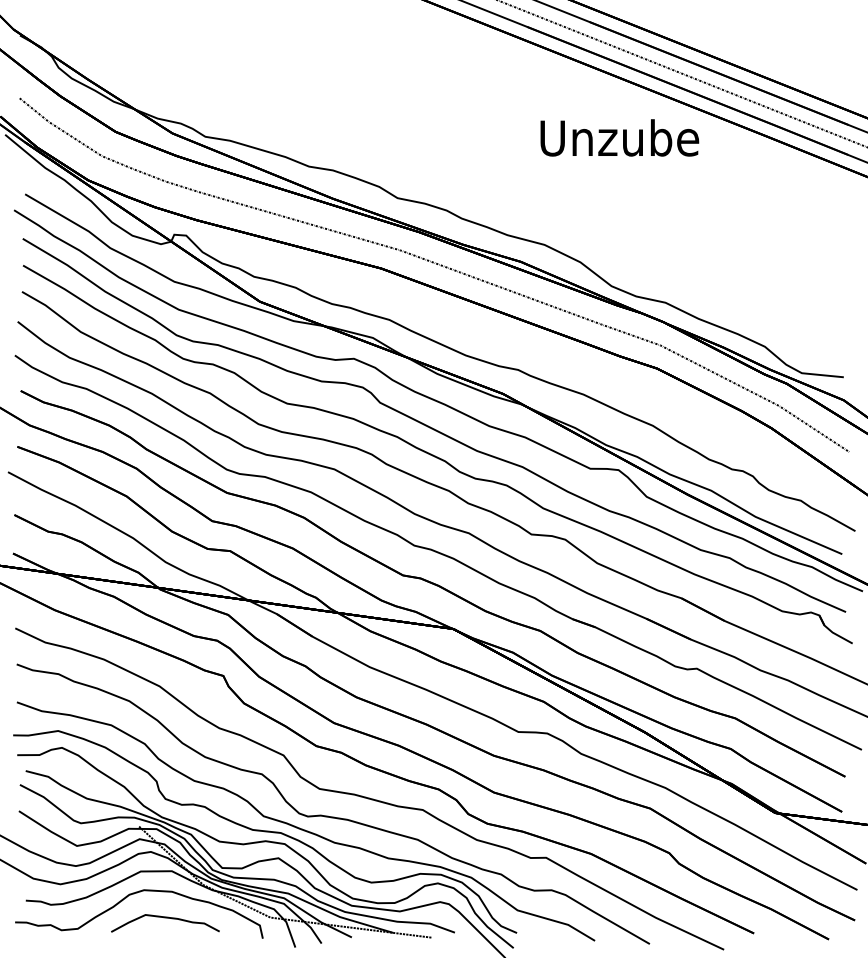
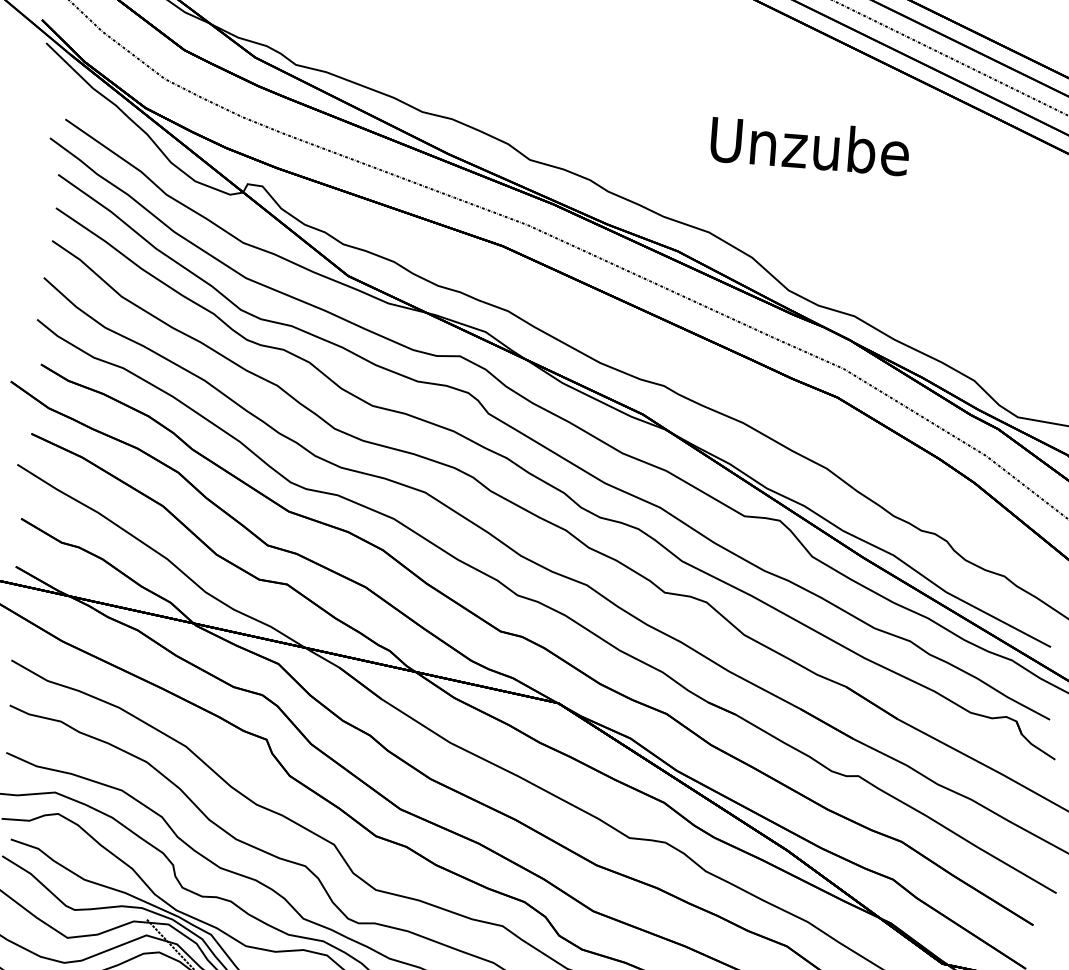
text: (619, 137) -> (809, 145), moved

